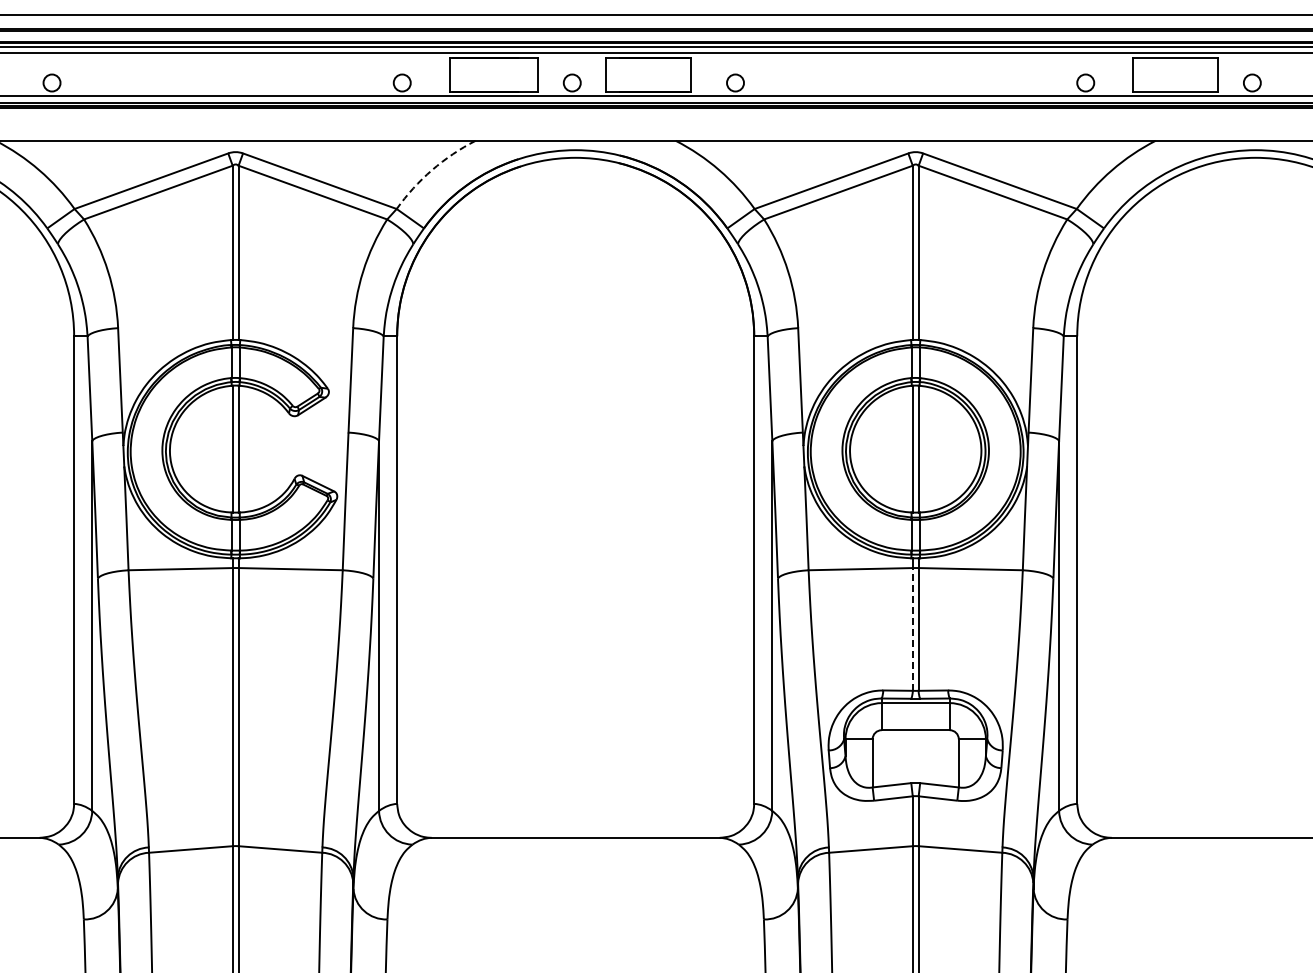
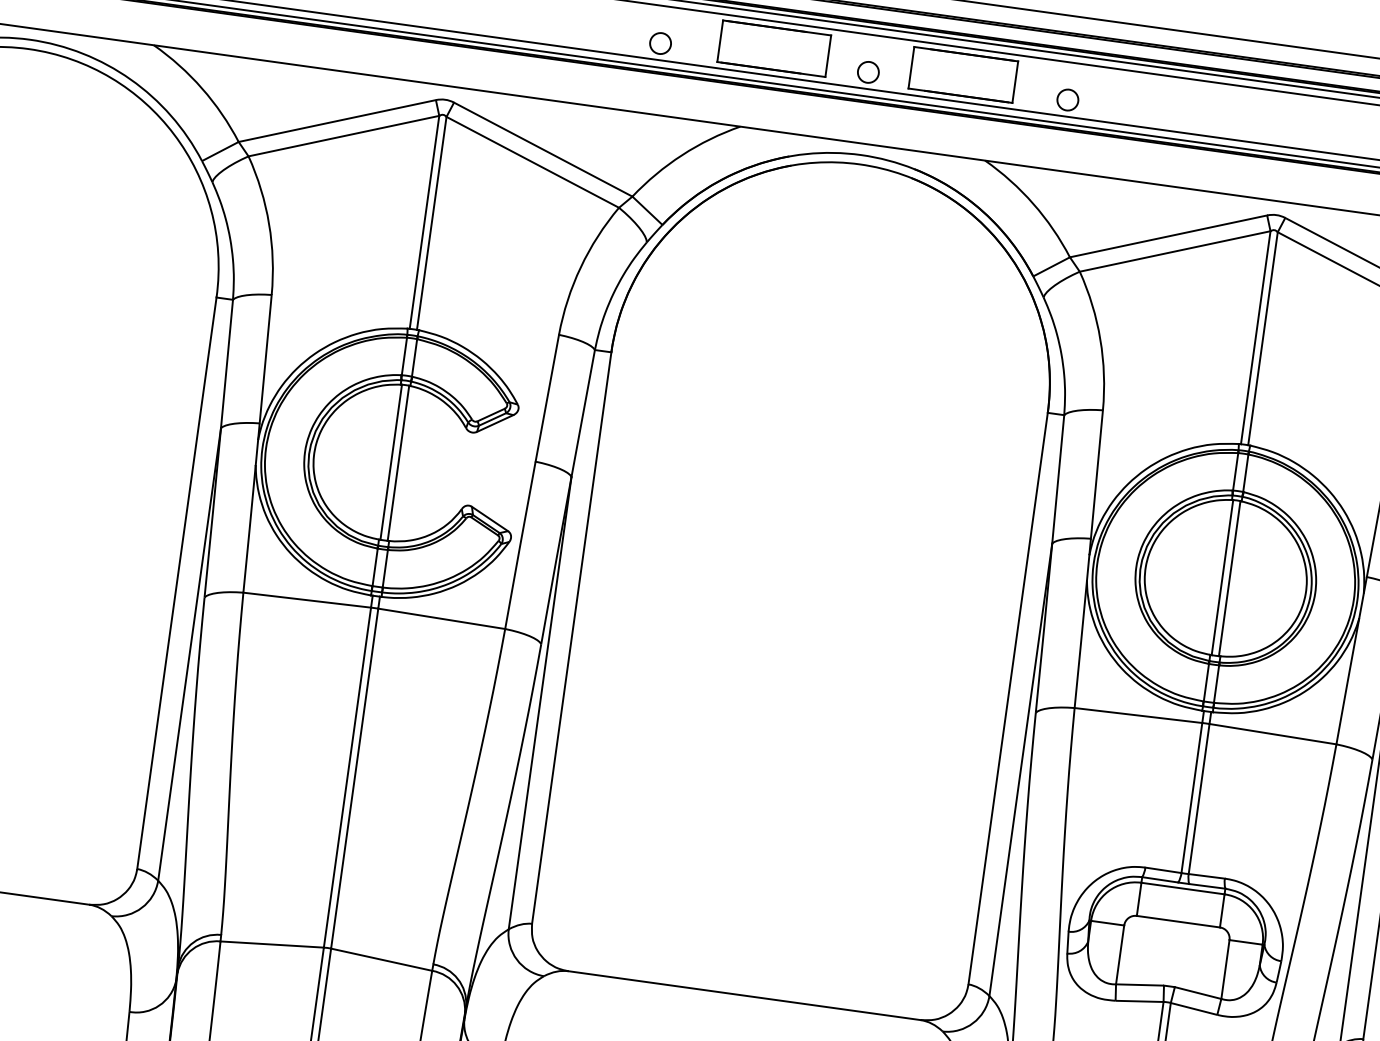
arc: (432, 170) -> (682, 155), dashed -> solid
line: (912, 628) -> (1191, 796), dashed -> solid

